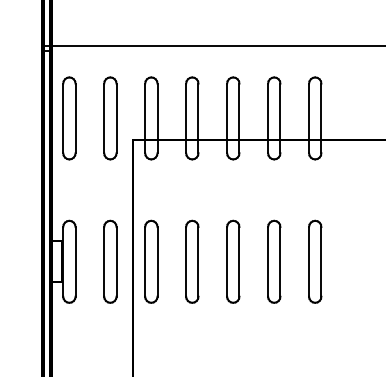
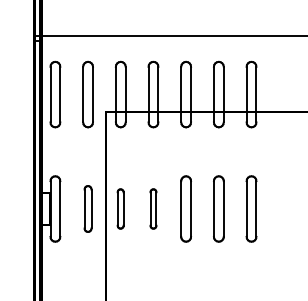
part: (109, 261) -> (87, 208), size x0.7
part: (151, 261) -> (120, 208), size x0.6
part: (192, 261) -> (153, 208), size x0.6

